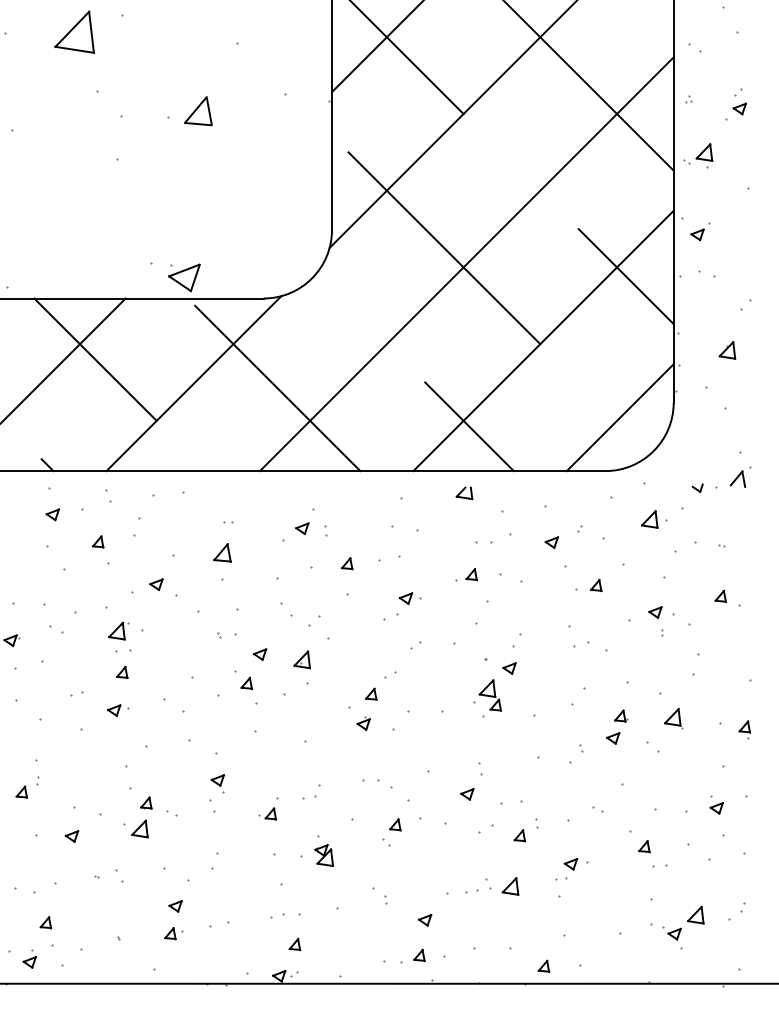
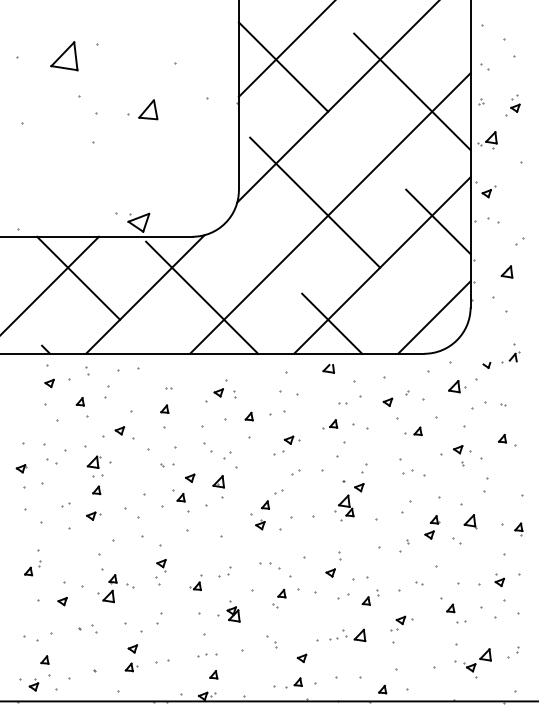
part: (732, 470) -> (510, 353), size x0.71
part: (484, 544) -> (342, 403), size x0.62
part: (222, 551) -> (164, 408), size x0.62

